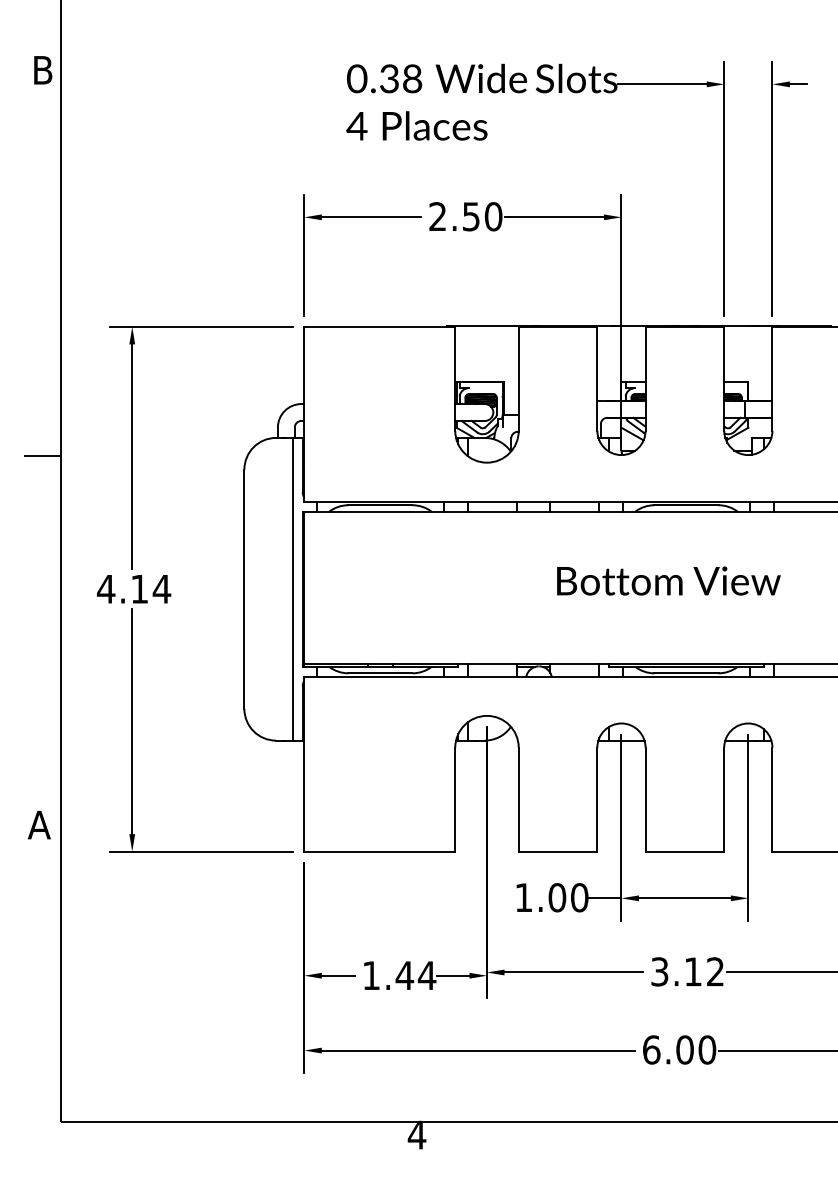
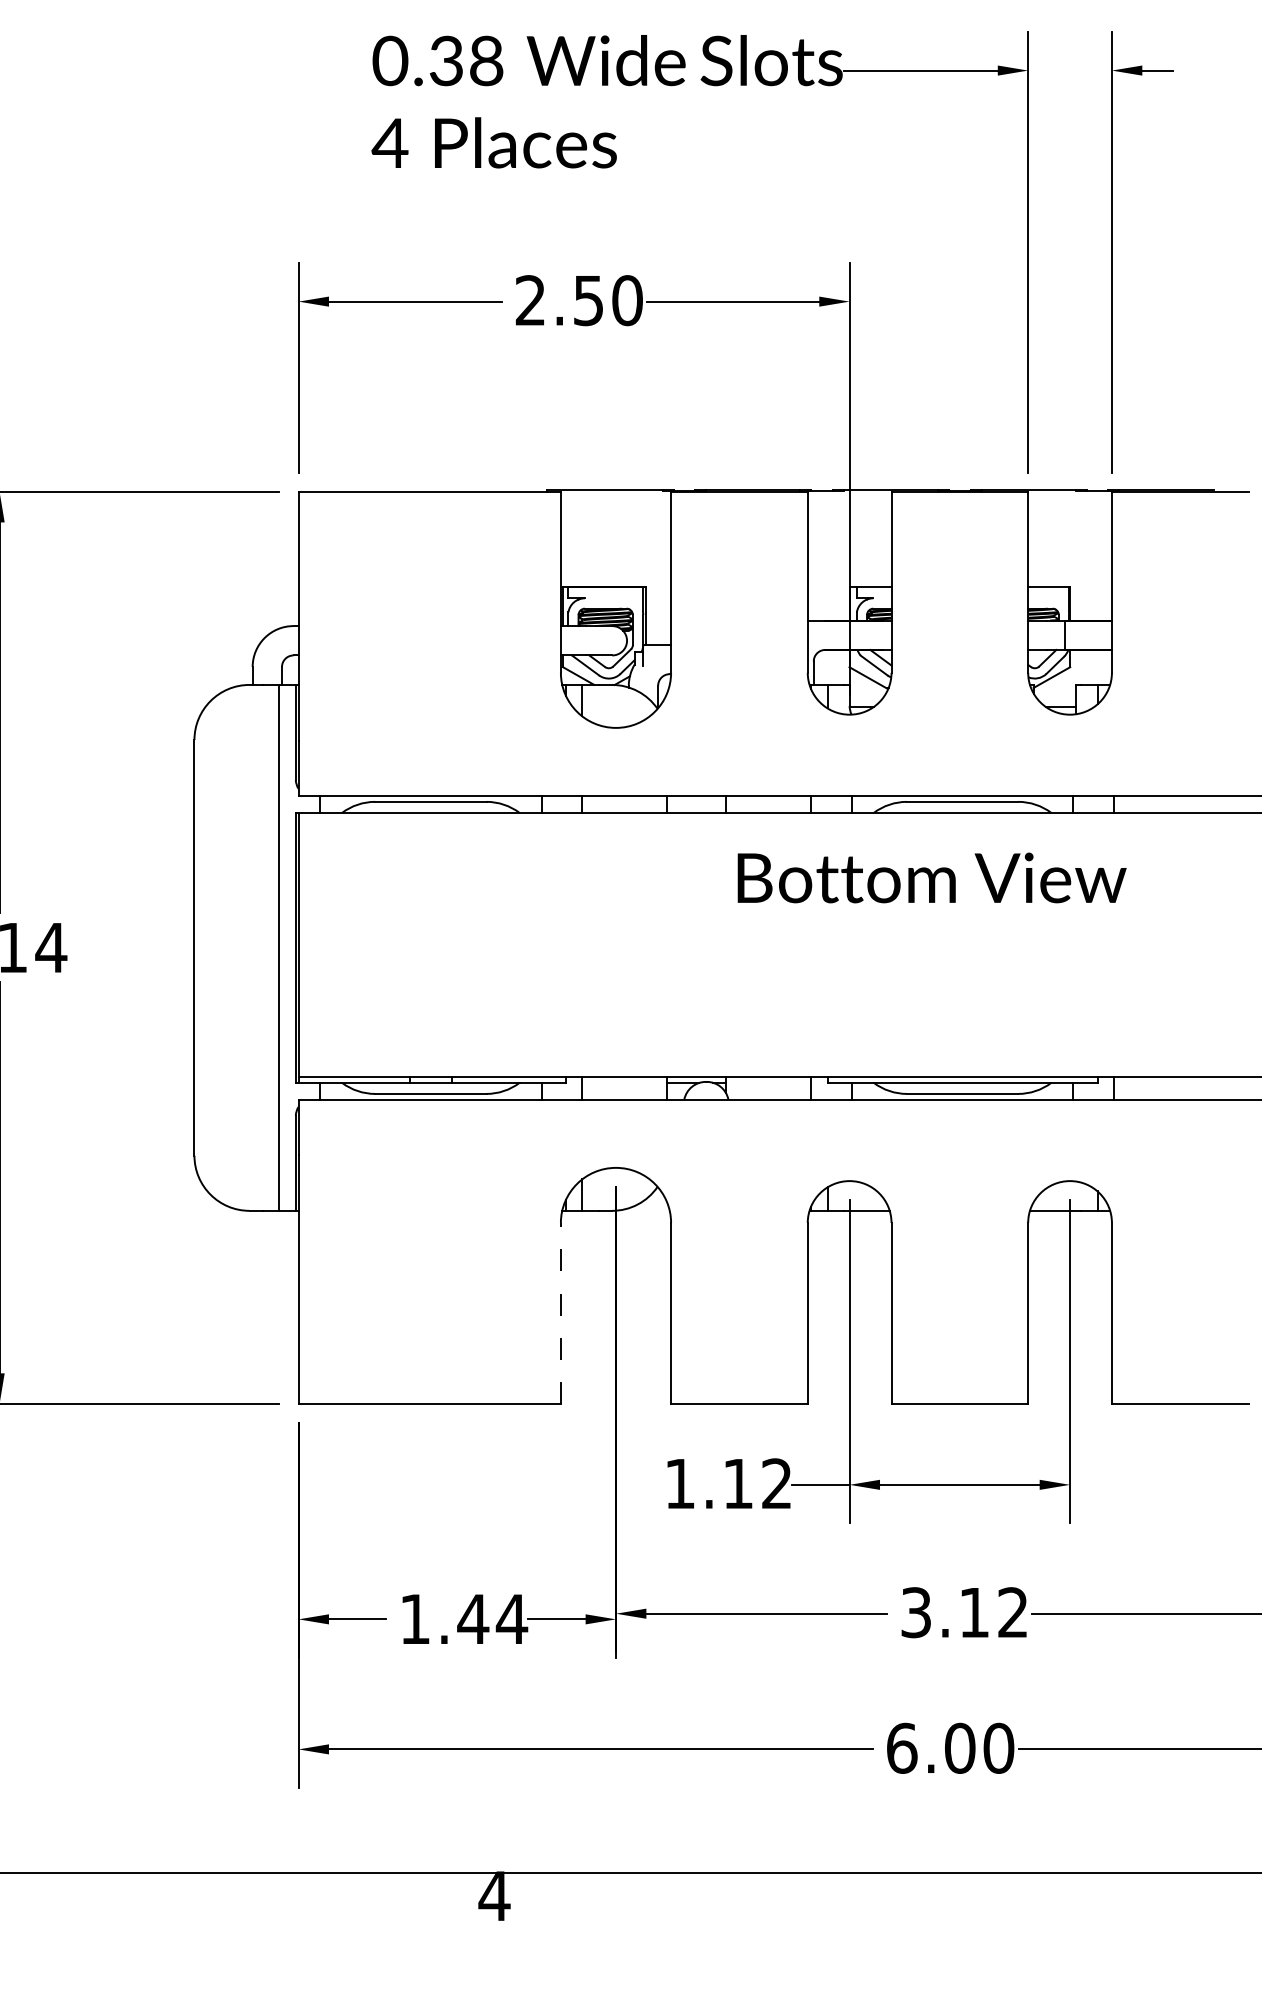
text: (668, 580) -> (931, 877), moved
line: (455, 799) -> (561, 1313), solid -> dashed
text: (568, 897) -> (757, 1483), 1.00 -> 1.12

